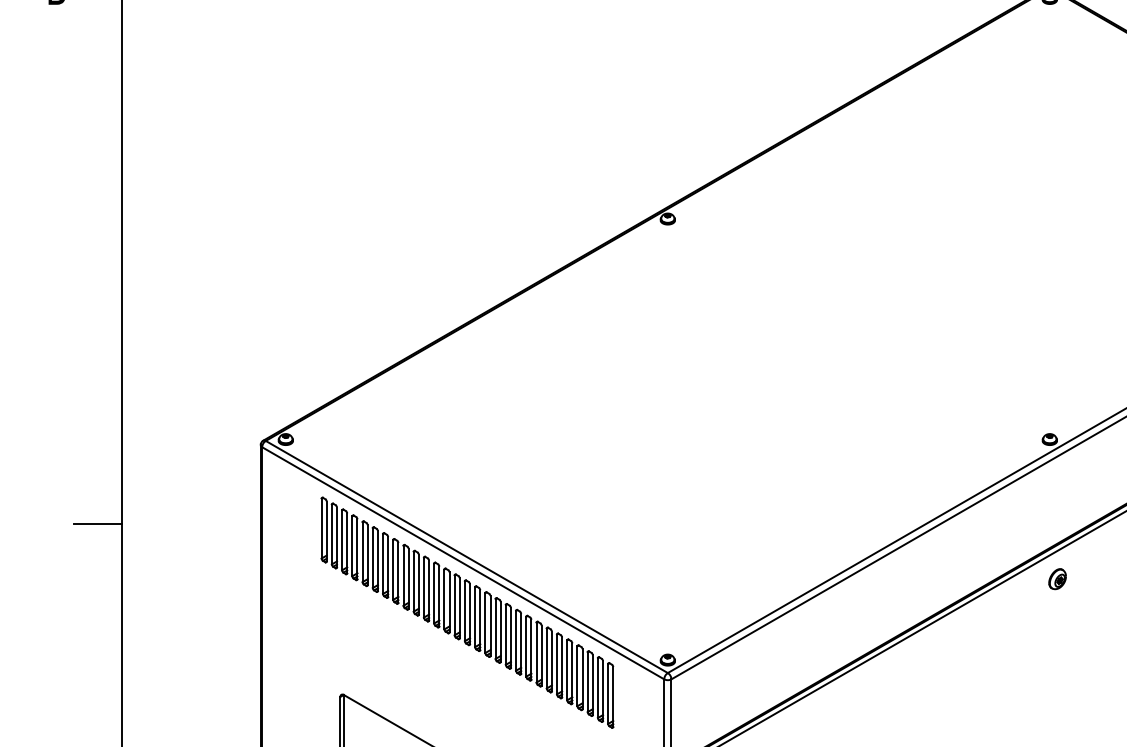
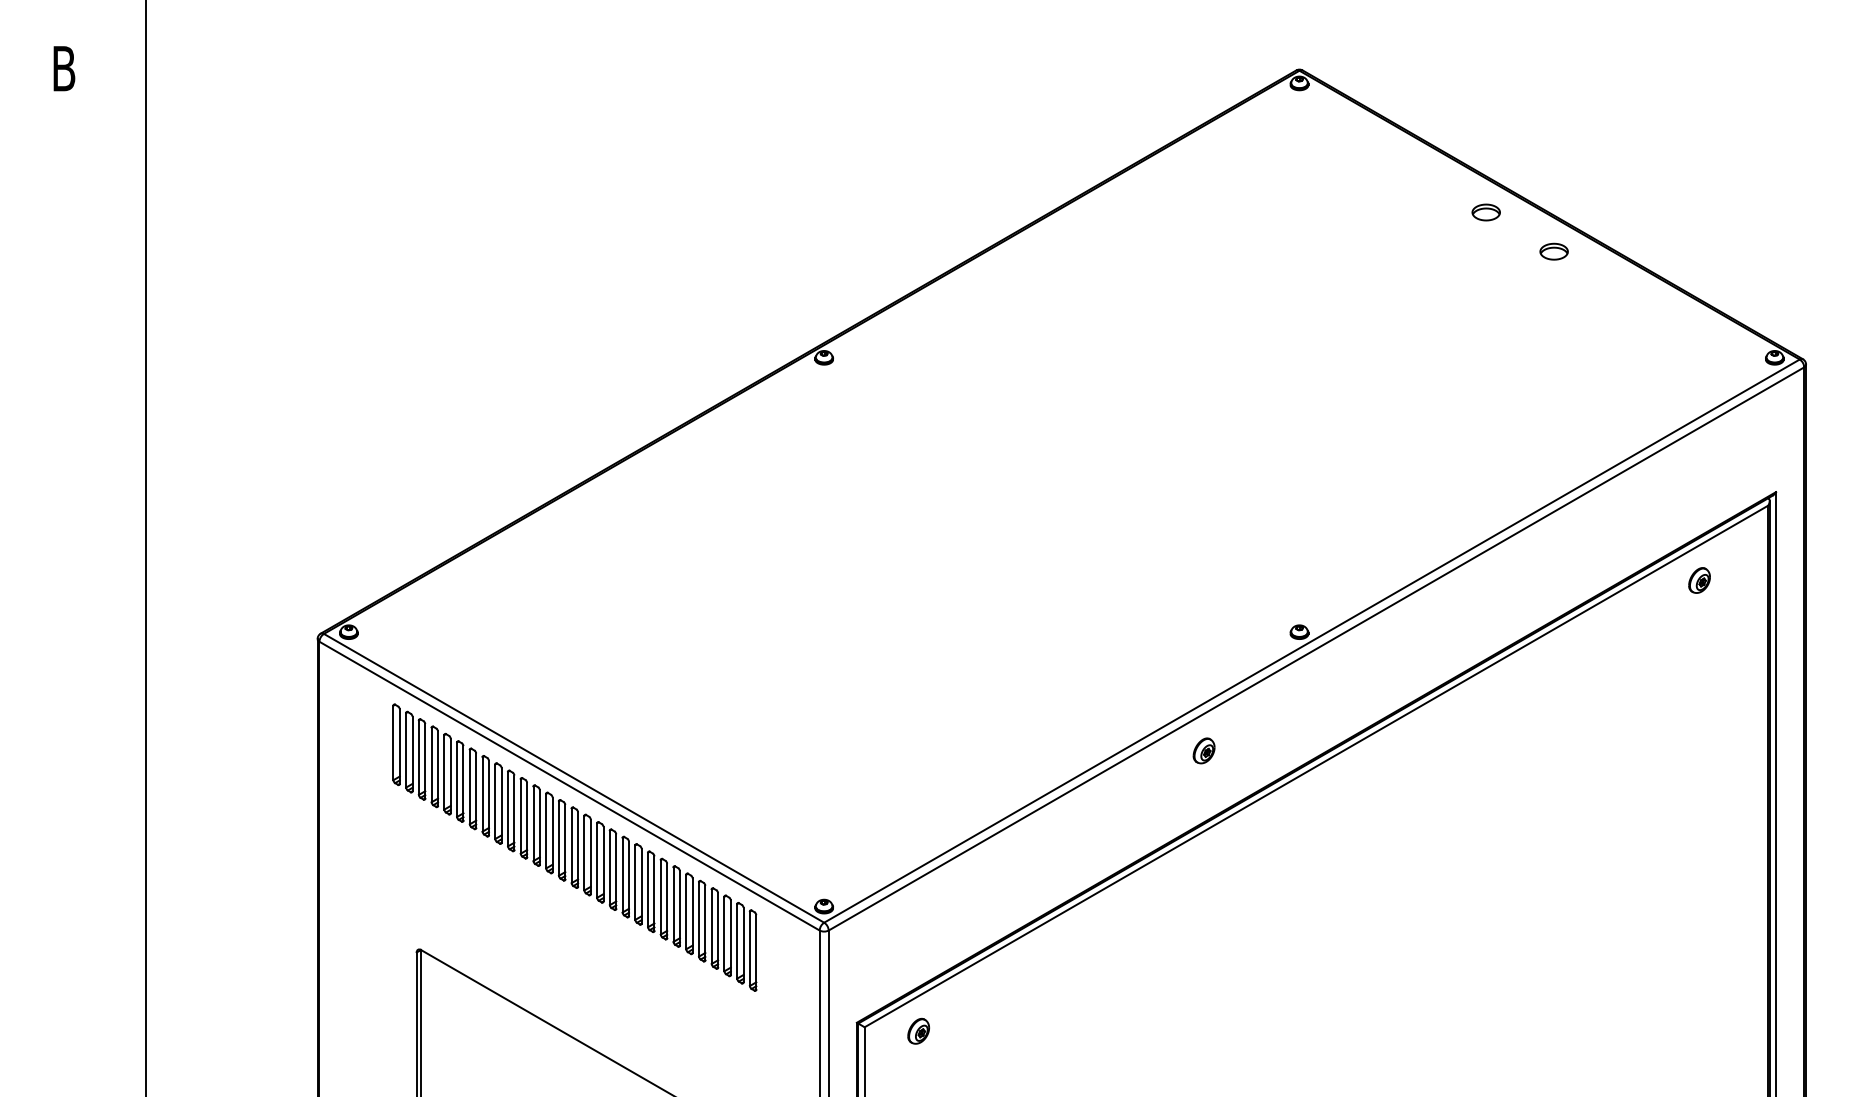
line: (98, 524) -> (115, 737), removed
part: (1057, 578) -> (1203, 750), moved

